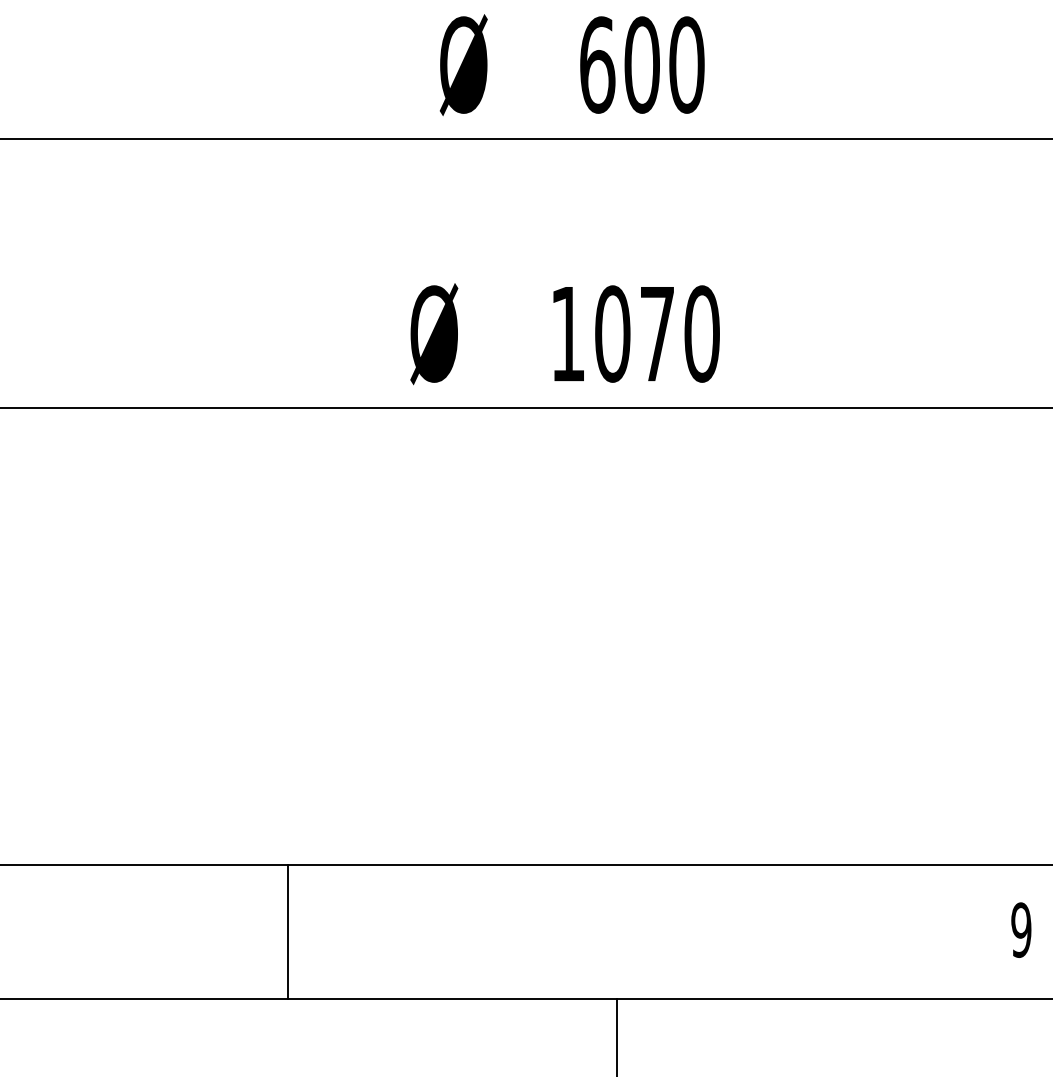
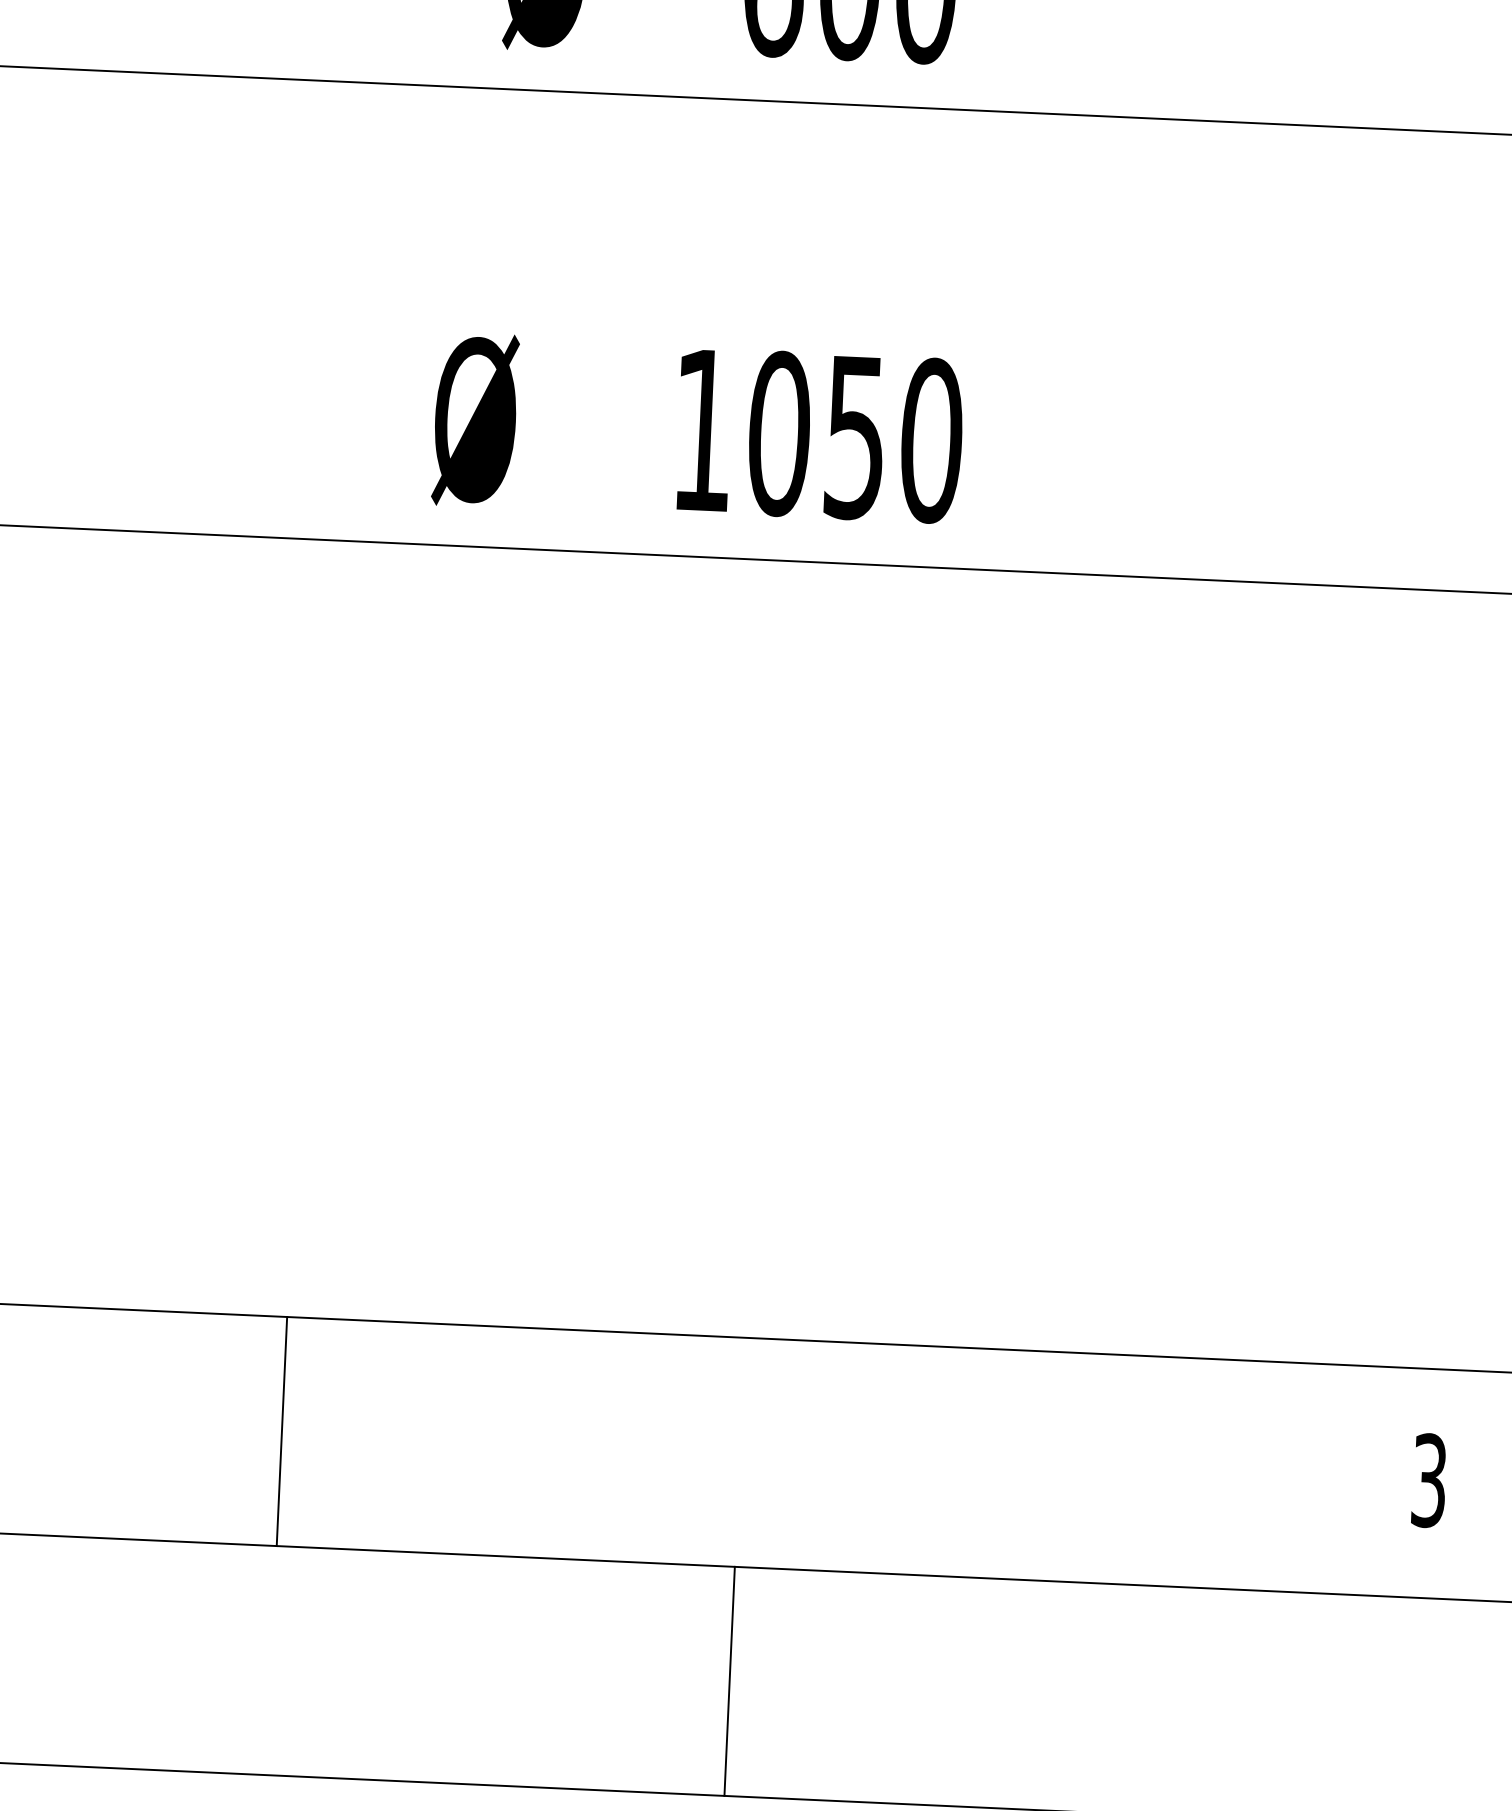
text: (656, 334) -> (853, 437), 1070 -> 1050
text: (1021, 929) -> (1429, 1479), 9 -> 3
line: (287, 931) -> (281, 1430), moved

